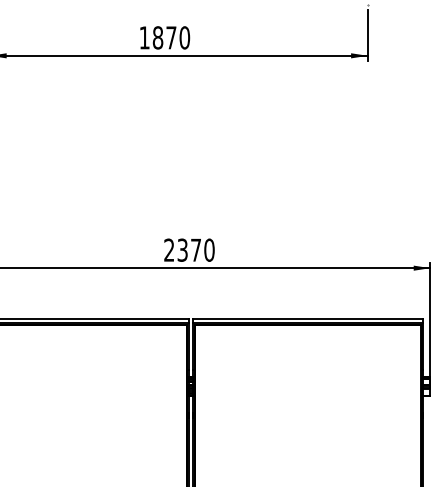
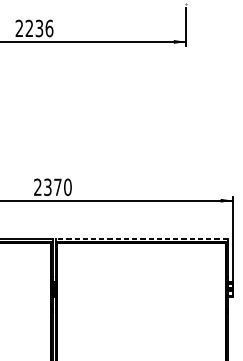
text: (164, 37) -> (34, 28), 1870 -> 2236
line: (307, 318) -> (141, 238), solid -> dashed

